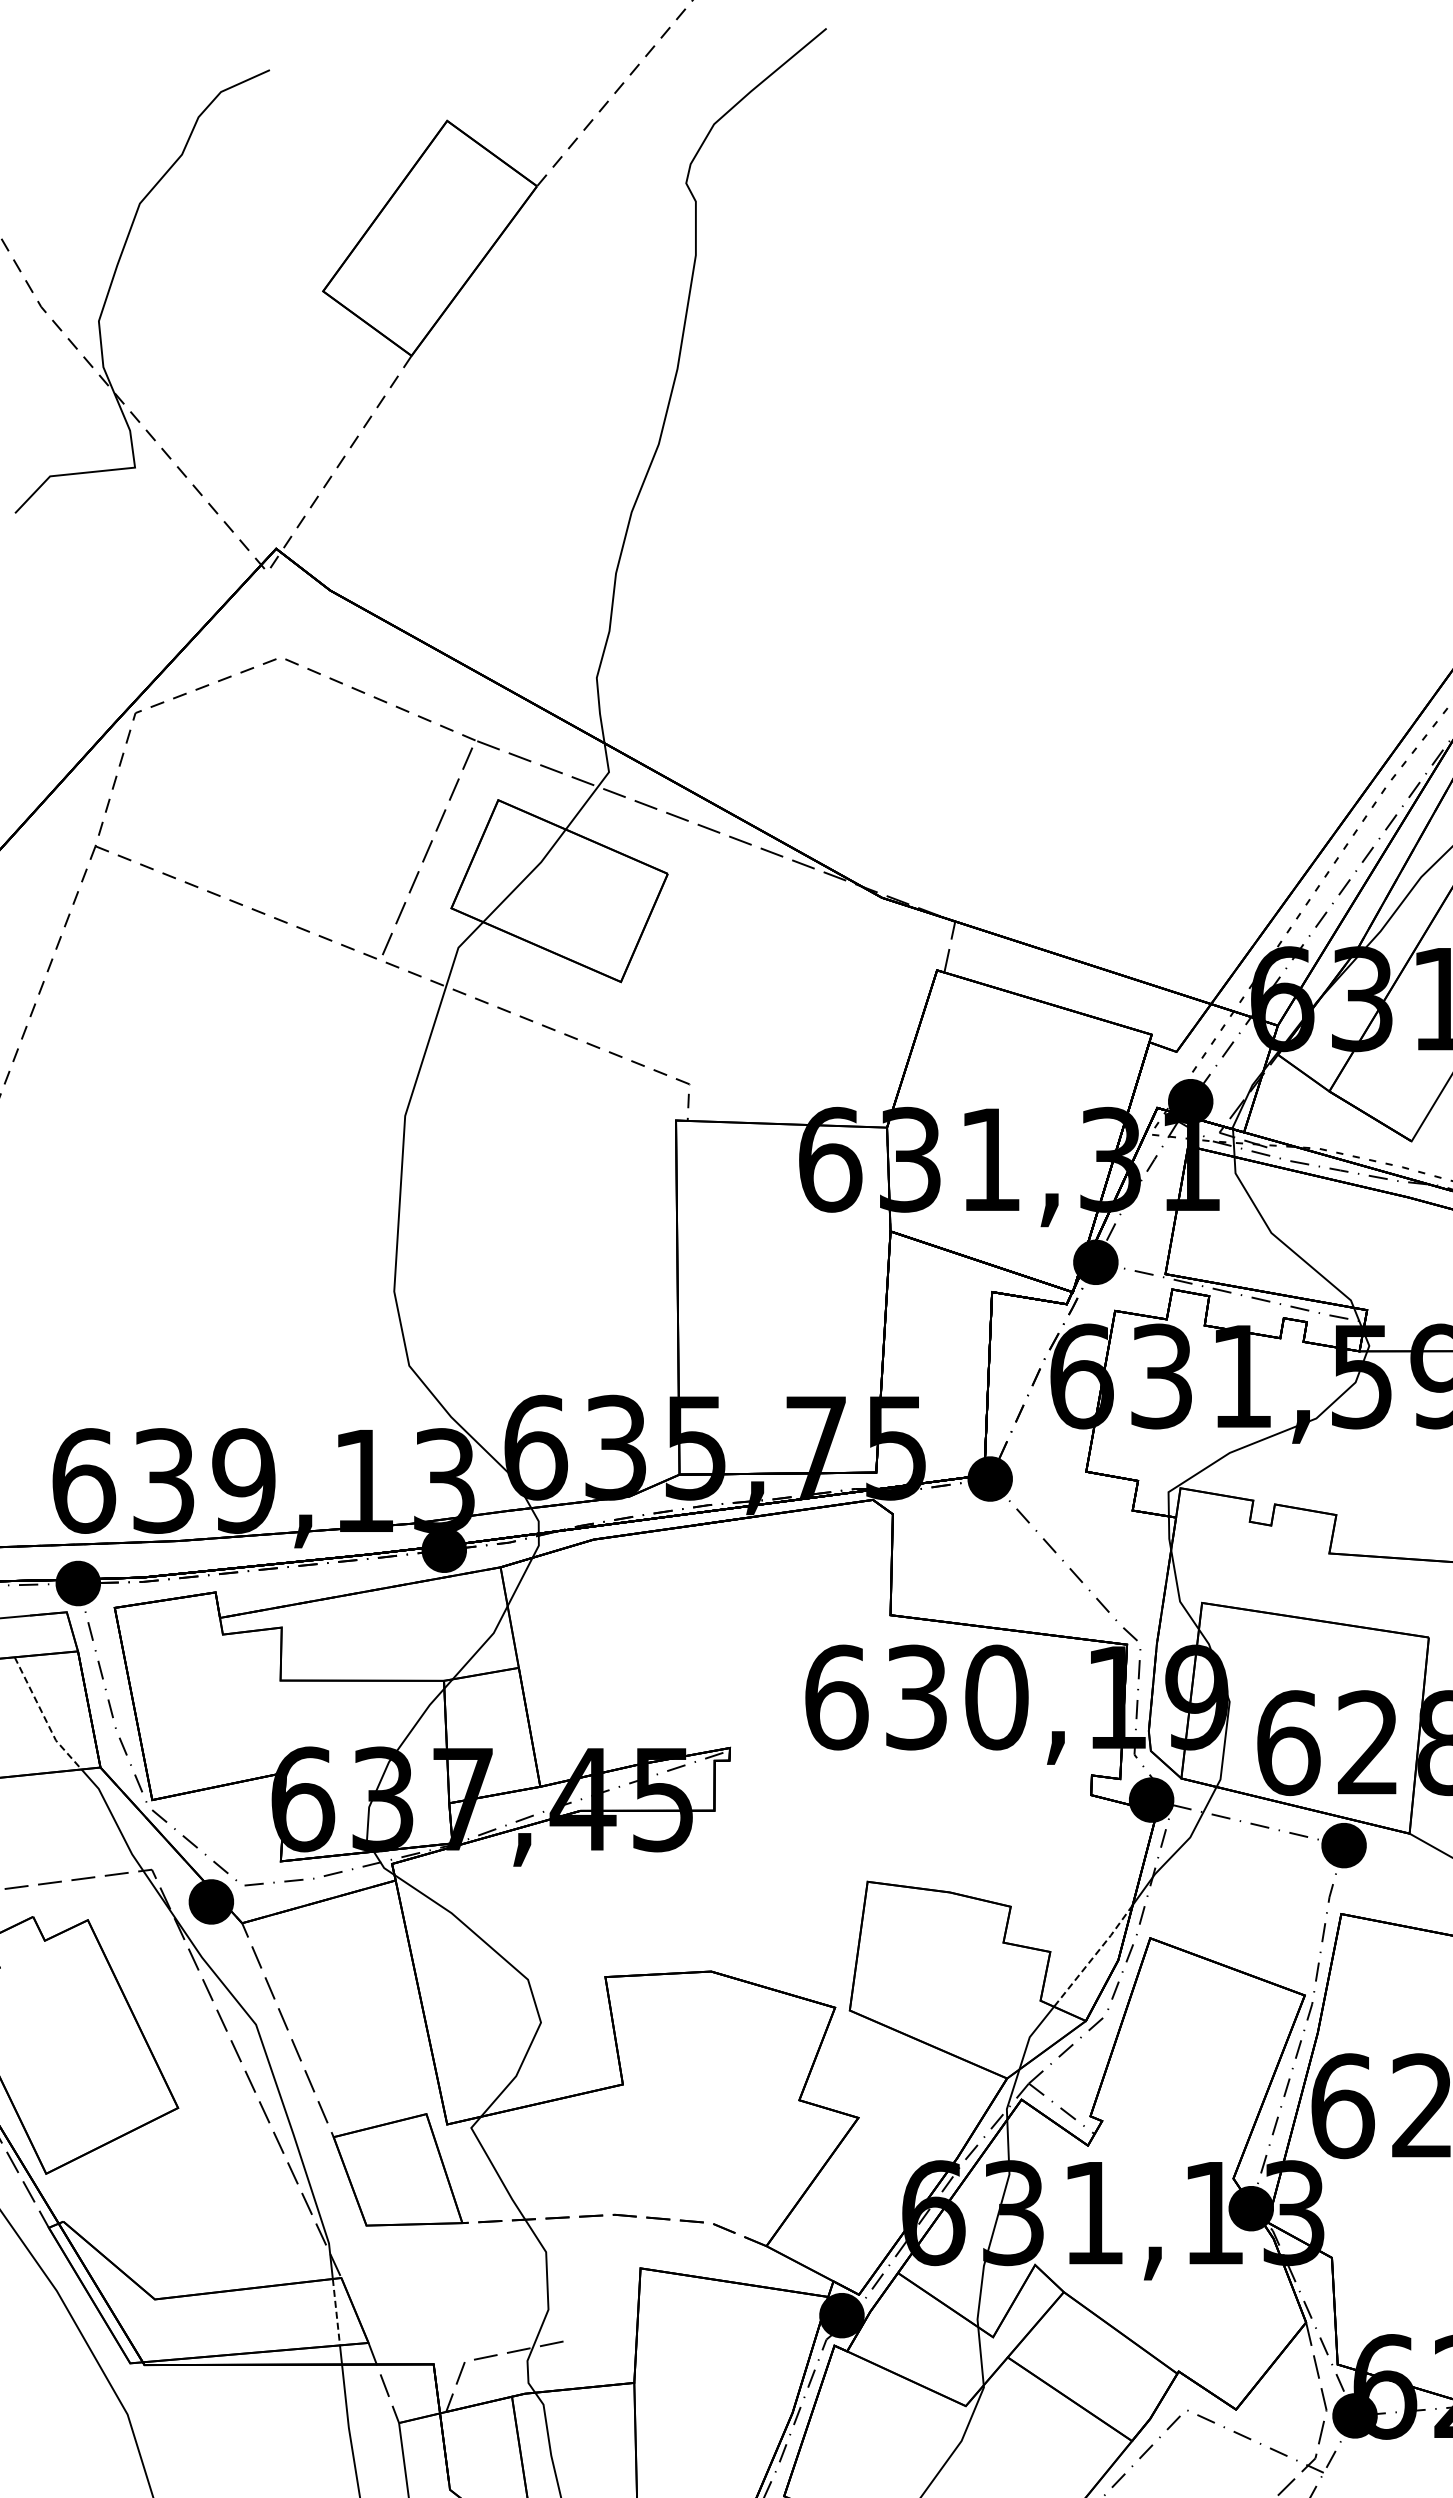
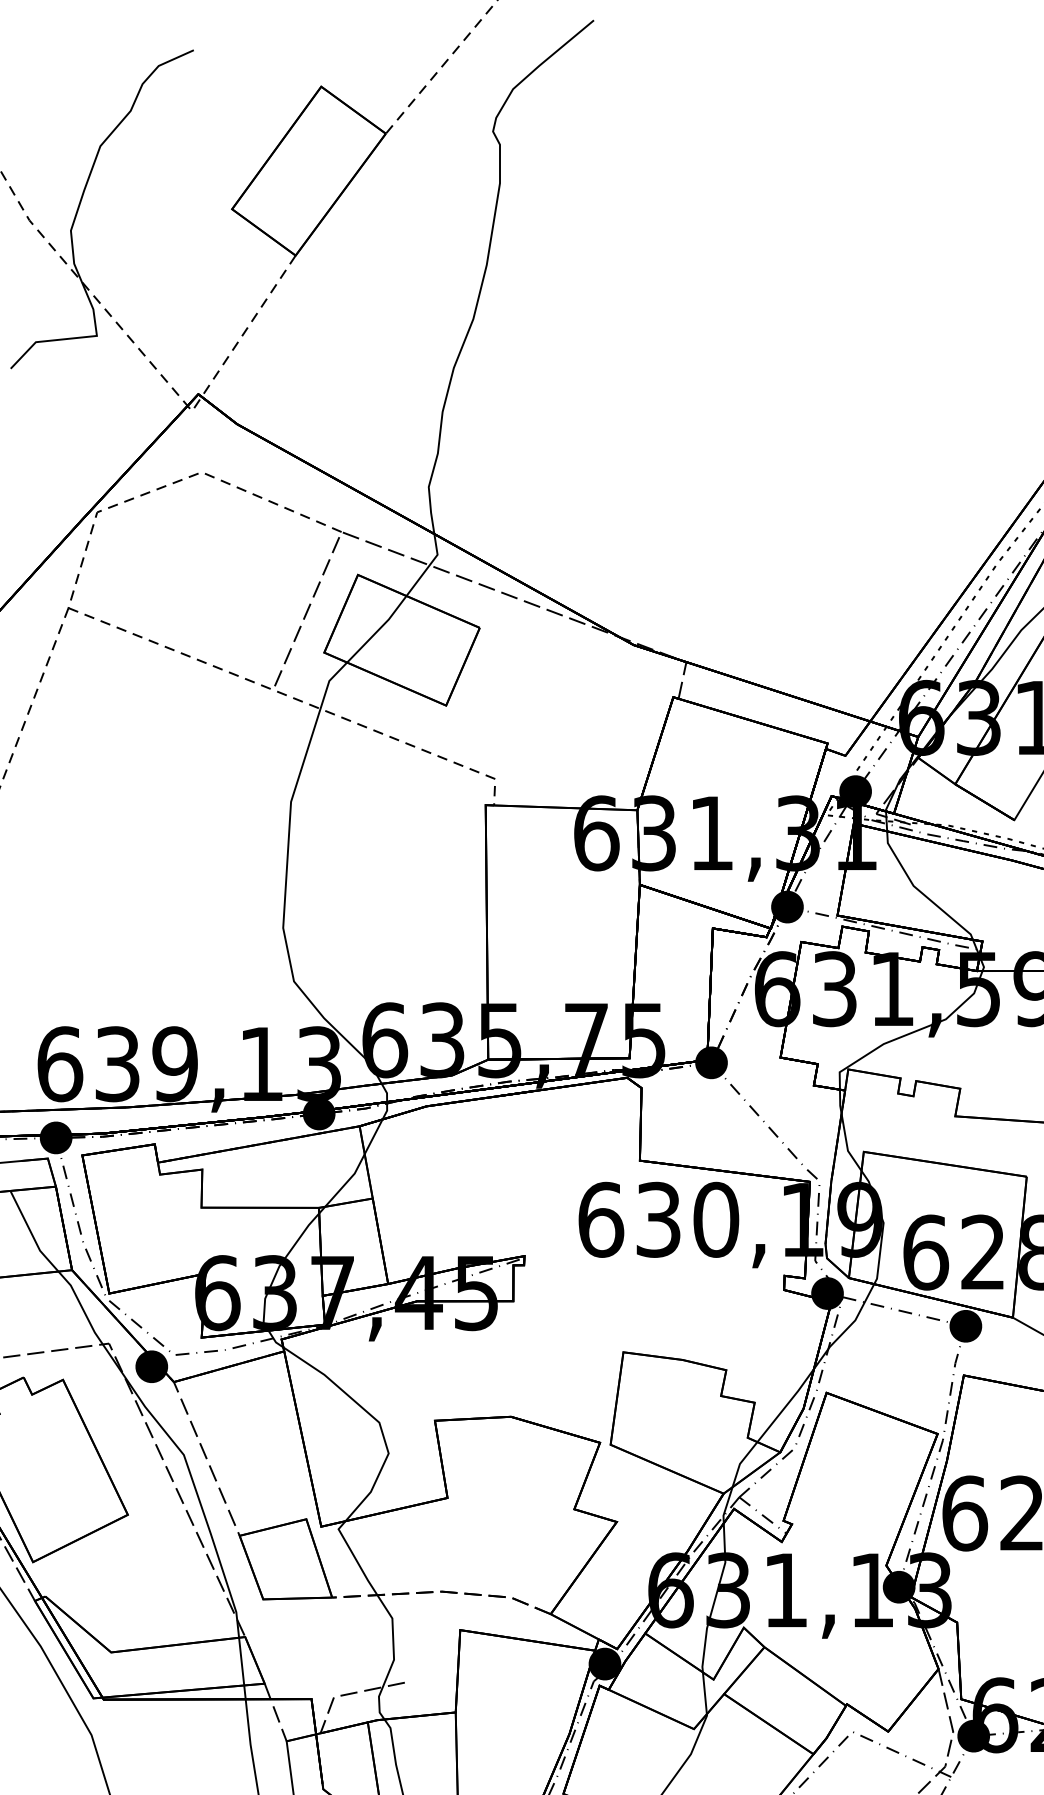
line: (44, 1717) -> (31, 1234), dashed -> solid
line: (1094, 1956) -> (786, 1405), dashed -> solid
line: (336, 2312) -> (241, 1661), dashed -> solid

